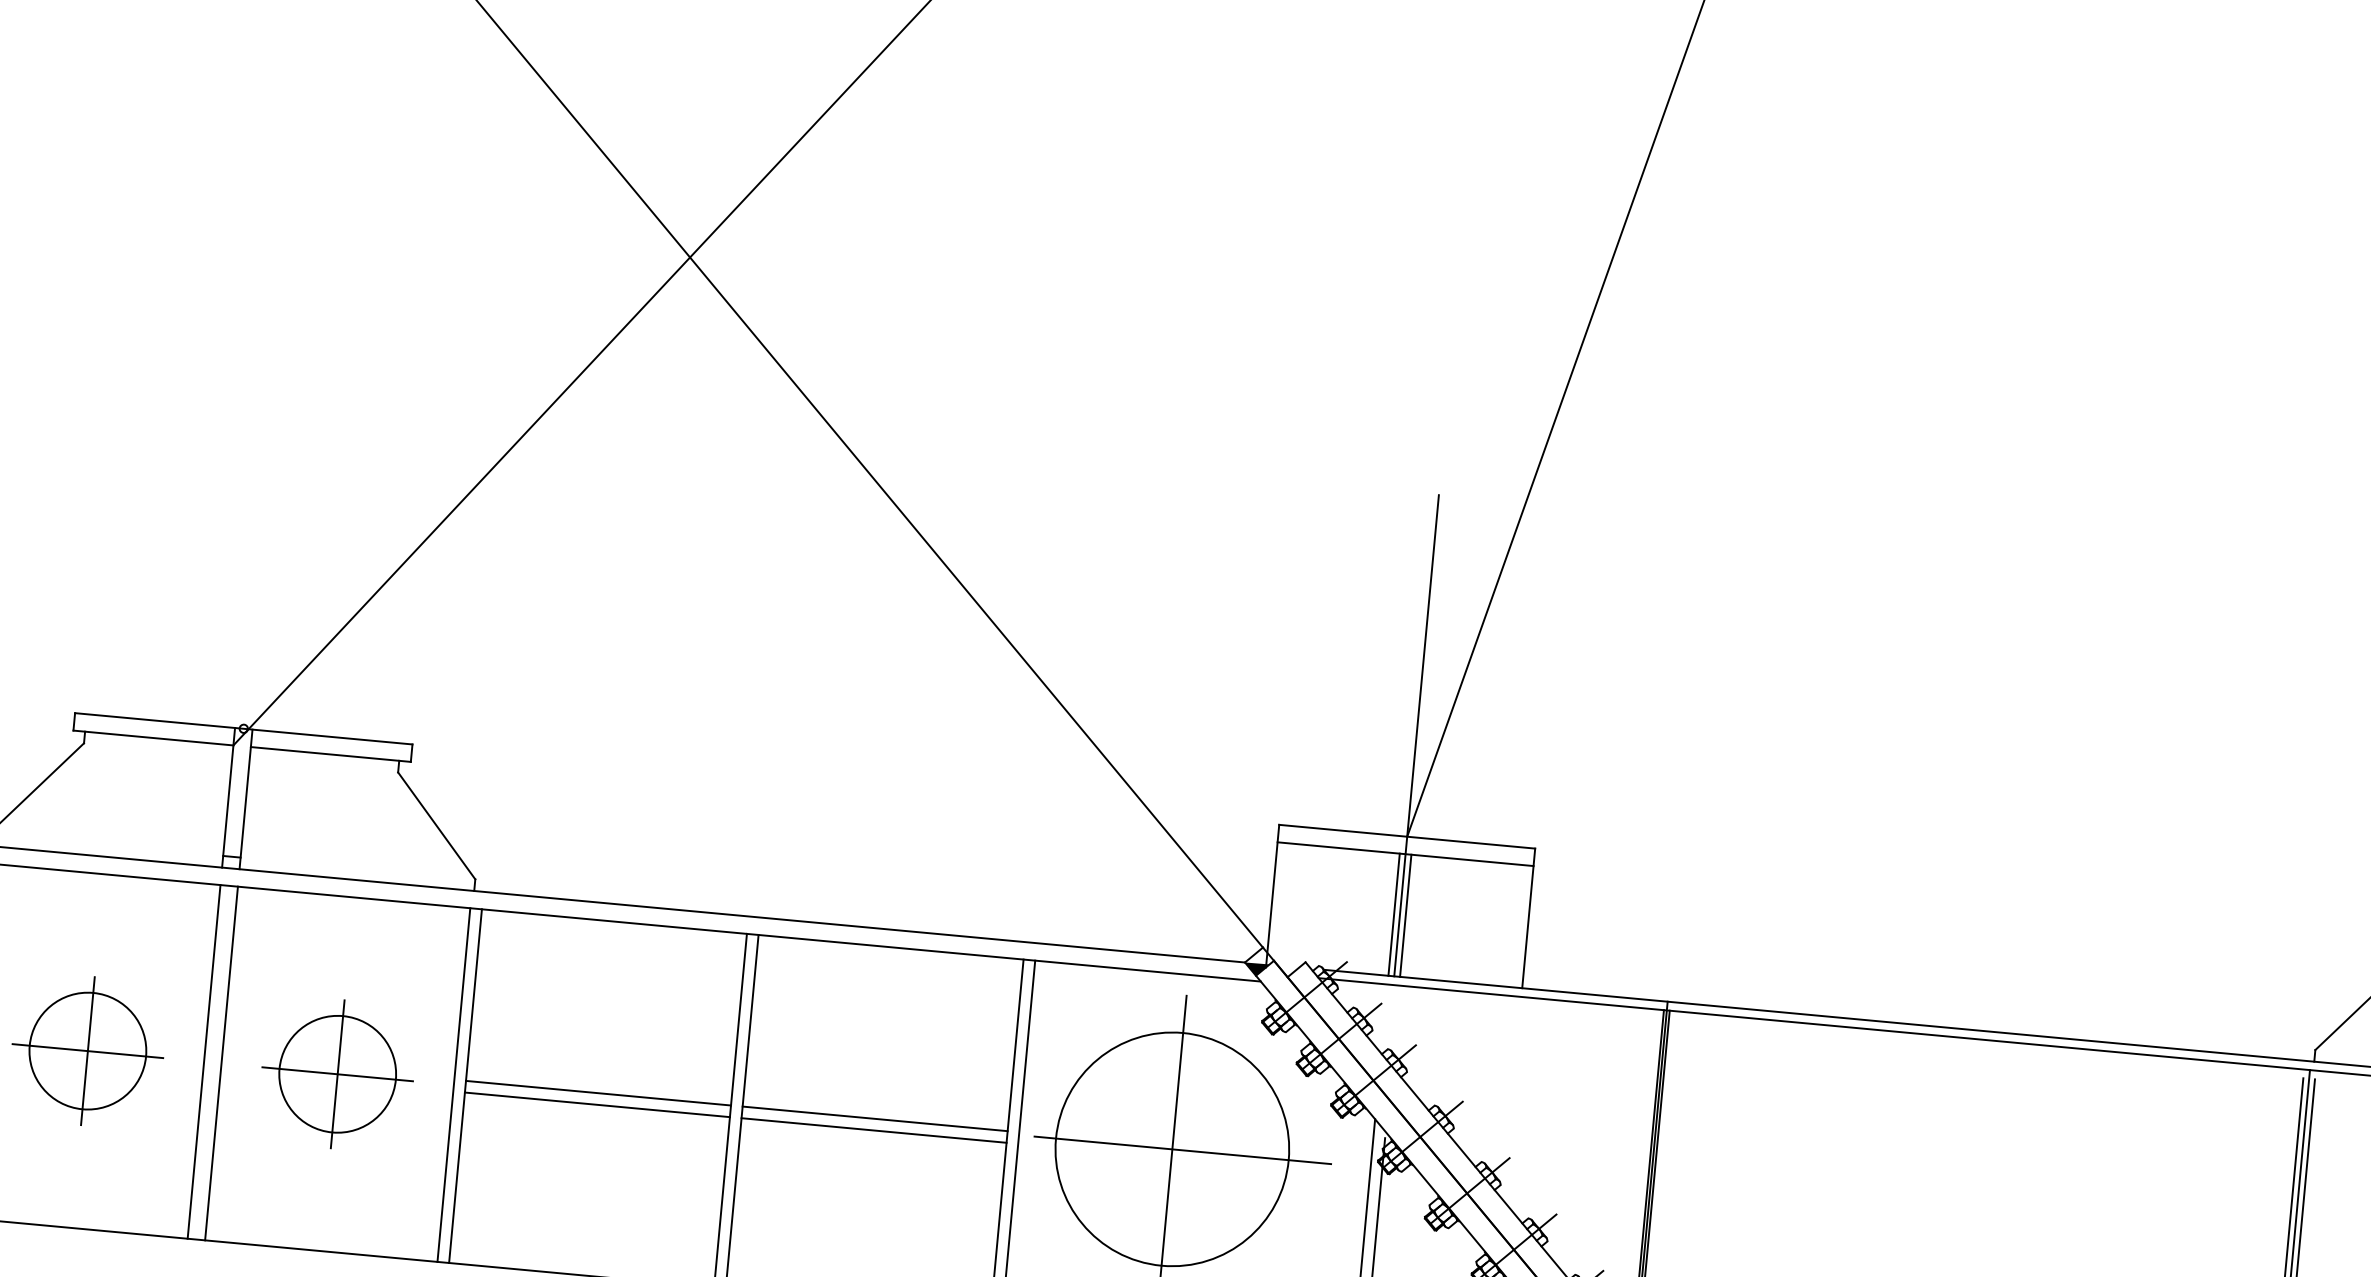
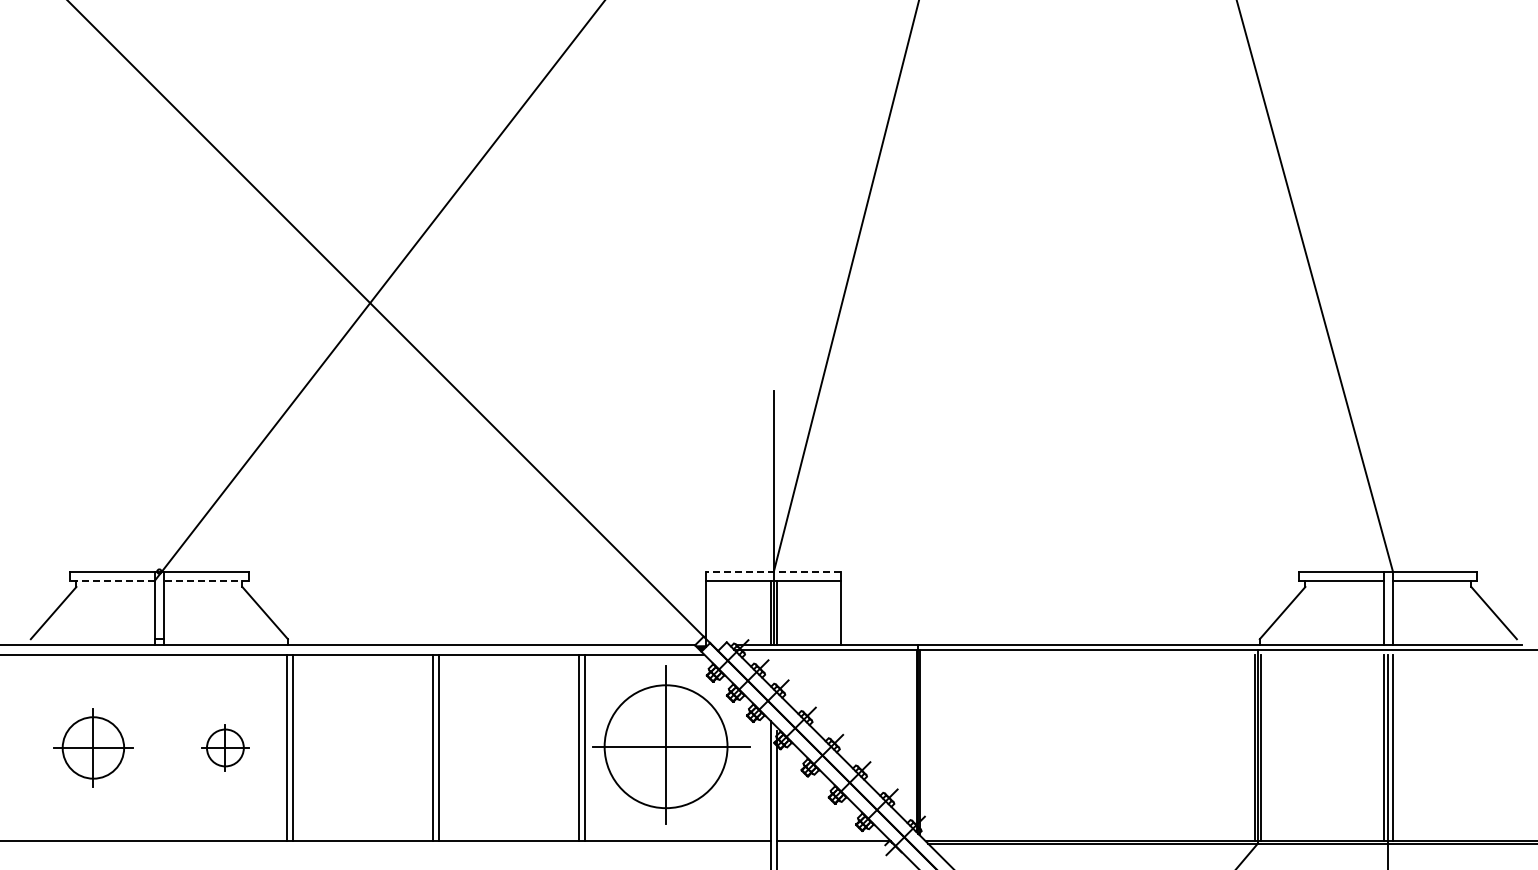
line: (153, 737) -> (112, 580), solid -> dashed
line: (329, 753) -> (205, 580), solid -> dashed
line: (1406, 836) -> (773, 571), solid -> dashed
line: (203, 1060) -> (154, 747), removed
line: (222, 1062) -> (164, 747), removed
part: (338, 1073) -> (225, 747), size x0.6
line: (597, 1093) -> (362, 745), removed
line: (596, 1105) -> (362, 751), removed
line: (874, 1119) -> (508, 745), removed
line: (873, 1130) -> (508, 751), removed

